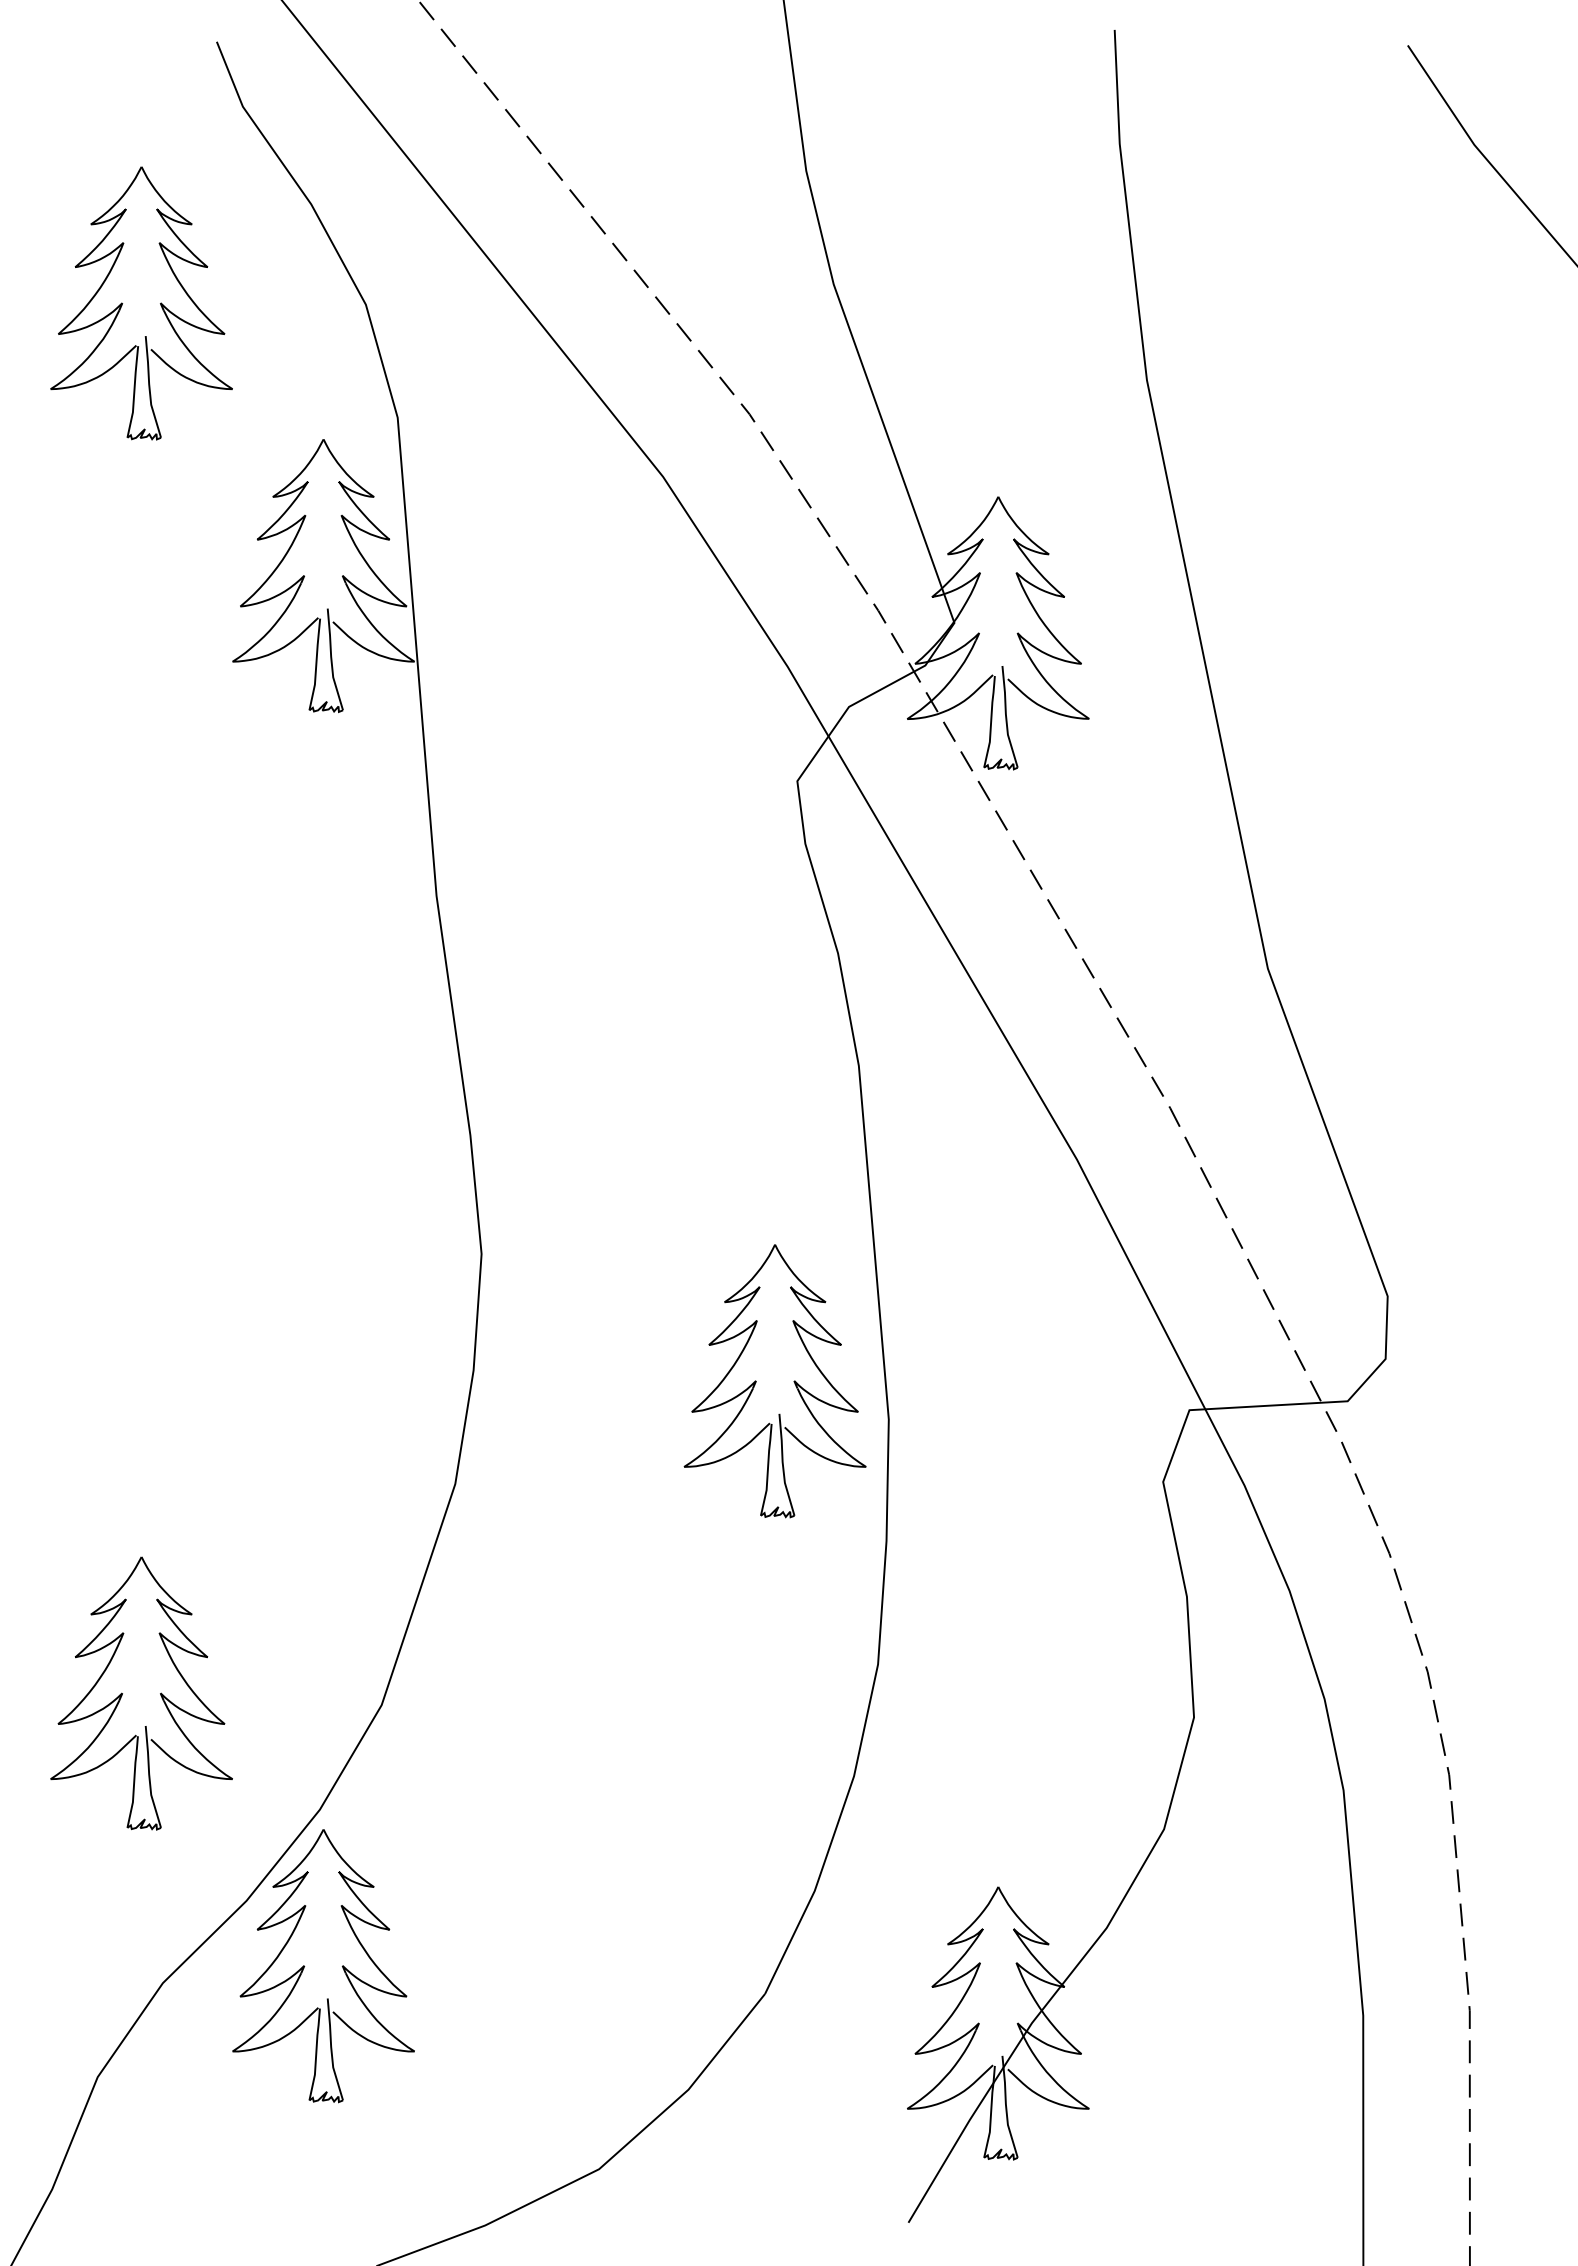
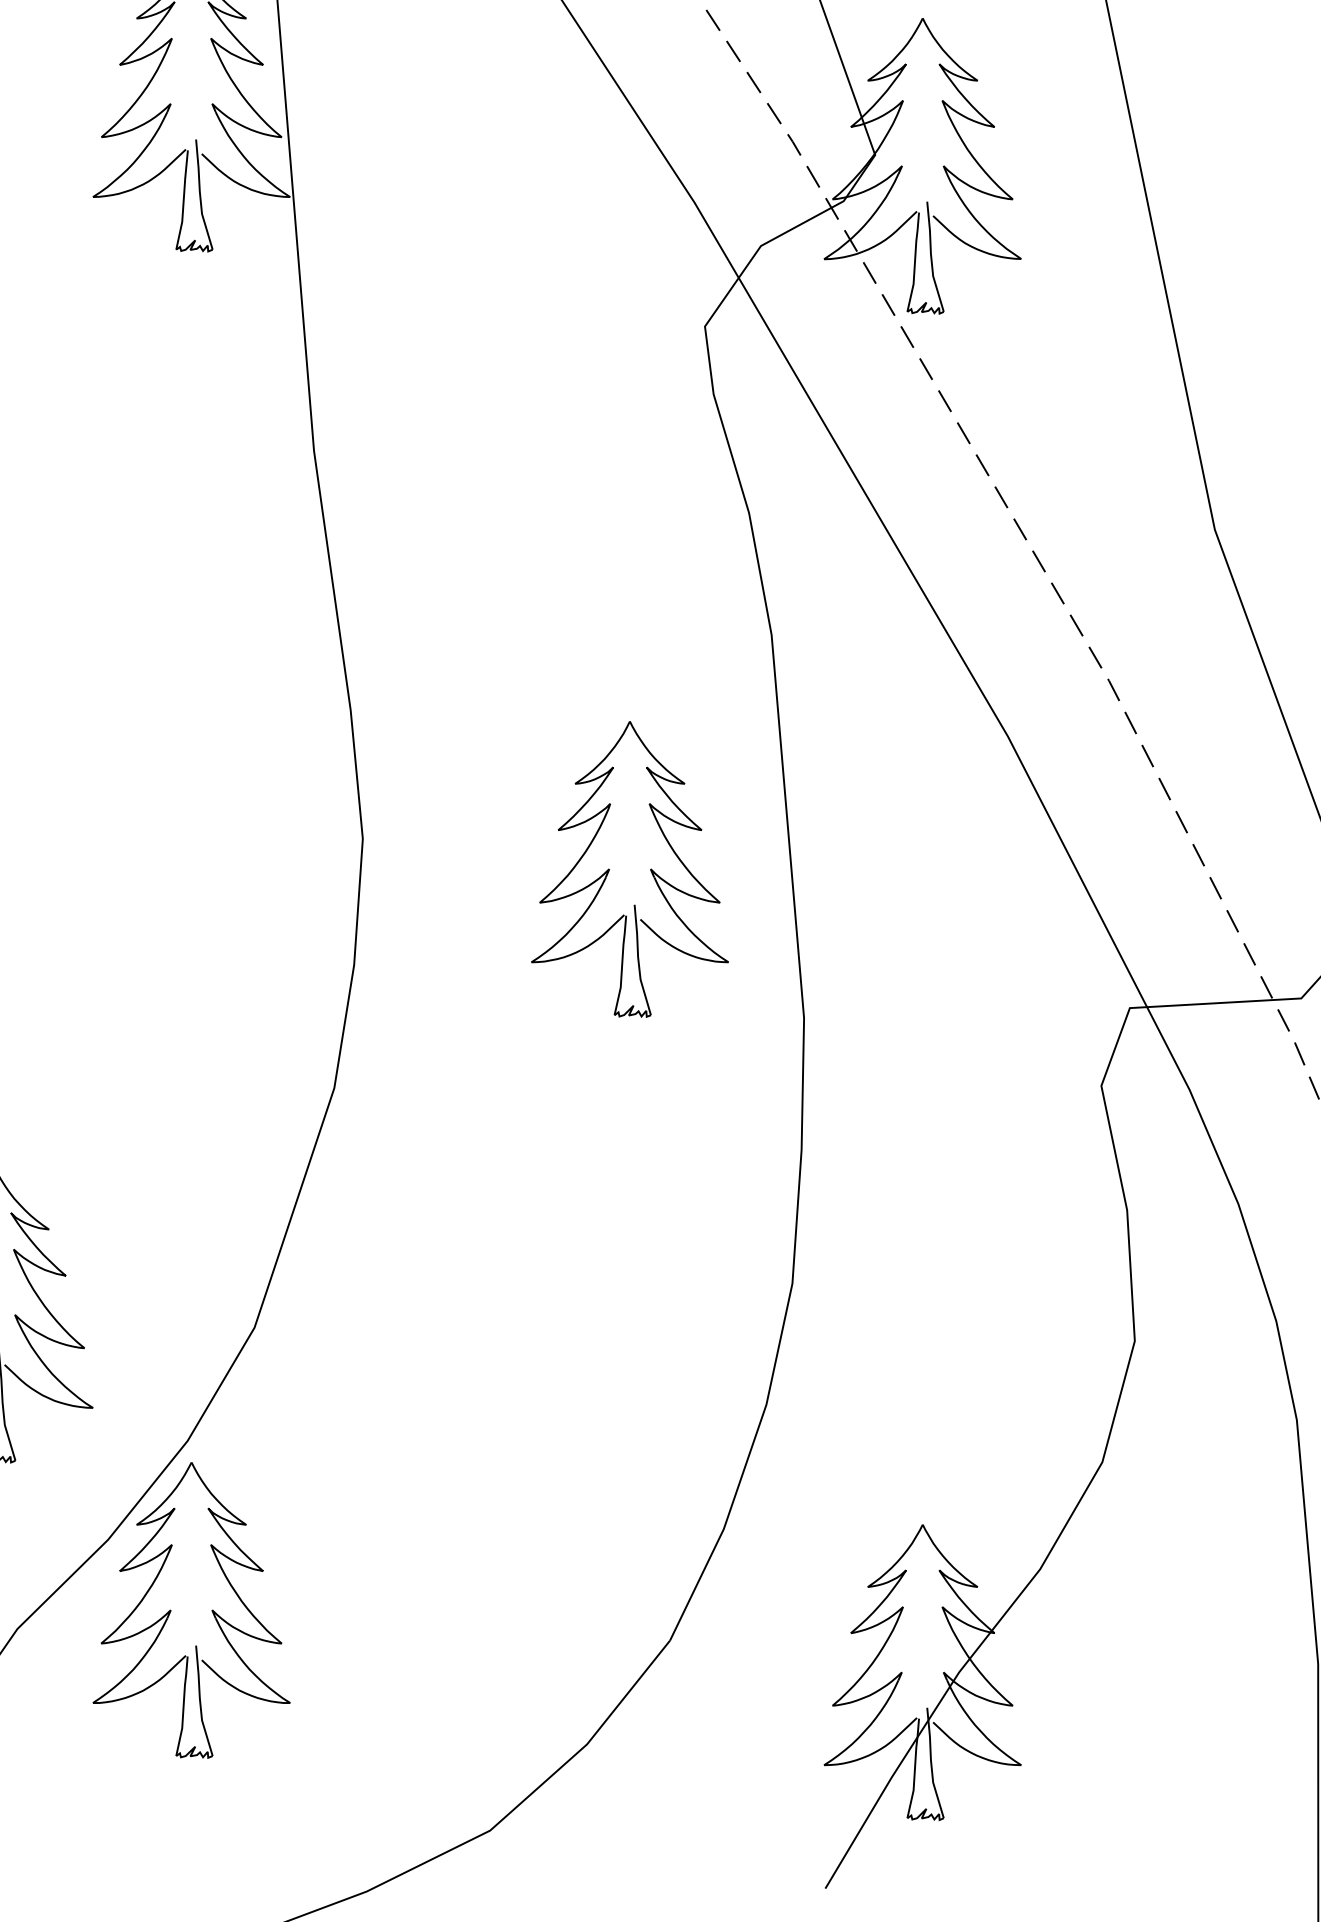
part: (756, 1381) -> (609, 869), moved

